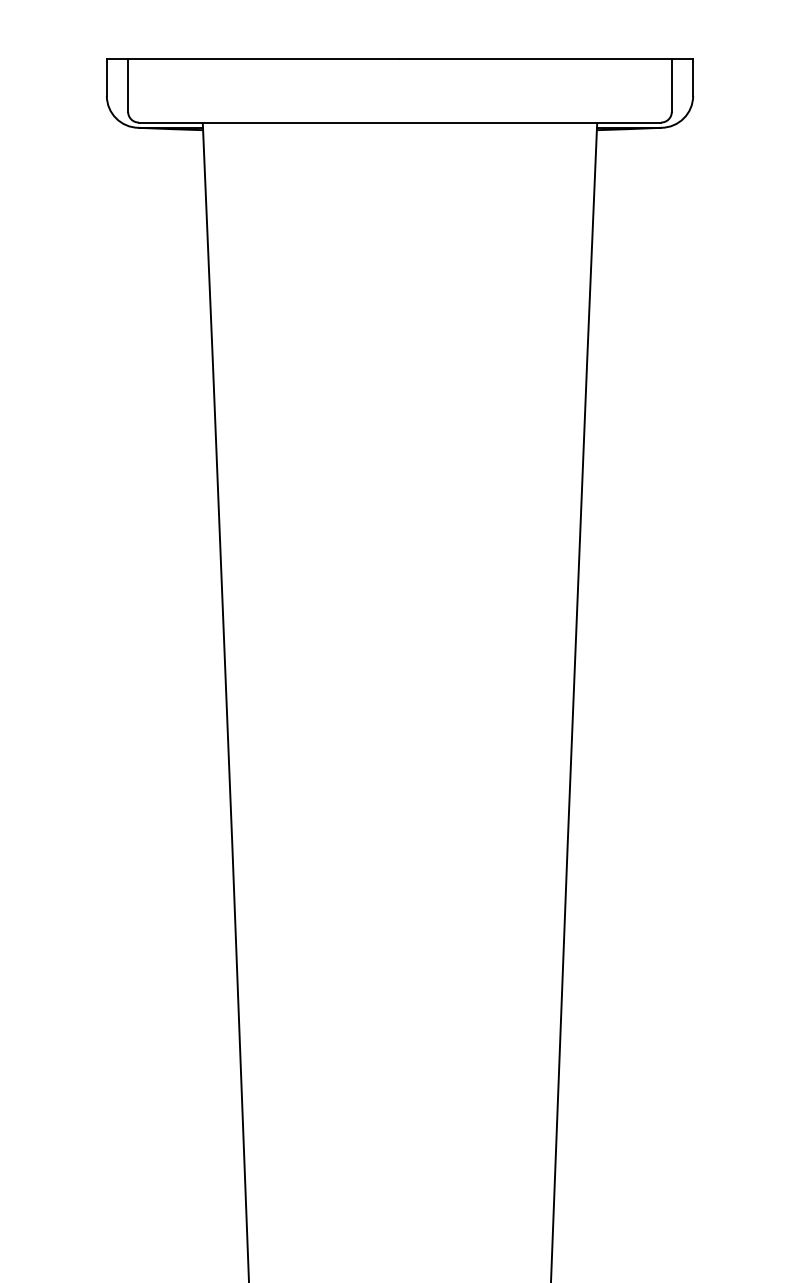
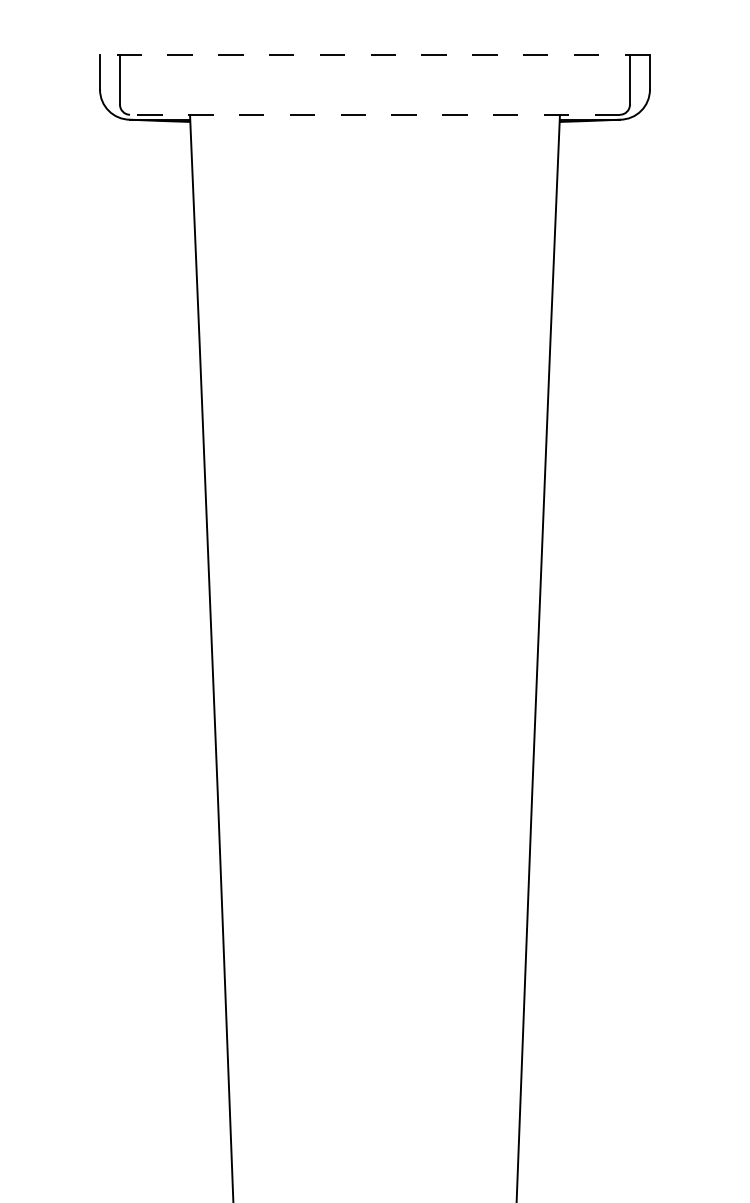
line: (399, 58) -> (374, 54), solid -> dashed
line: (399, 122) -> (374, 114), solid -> dashed

